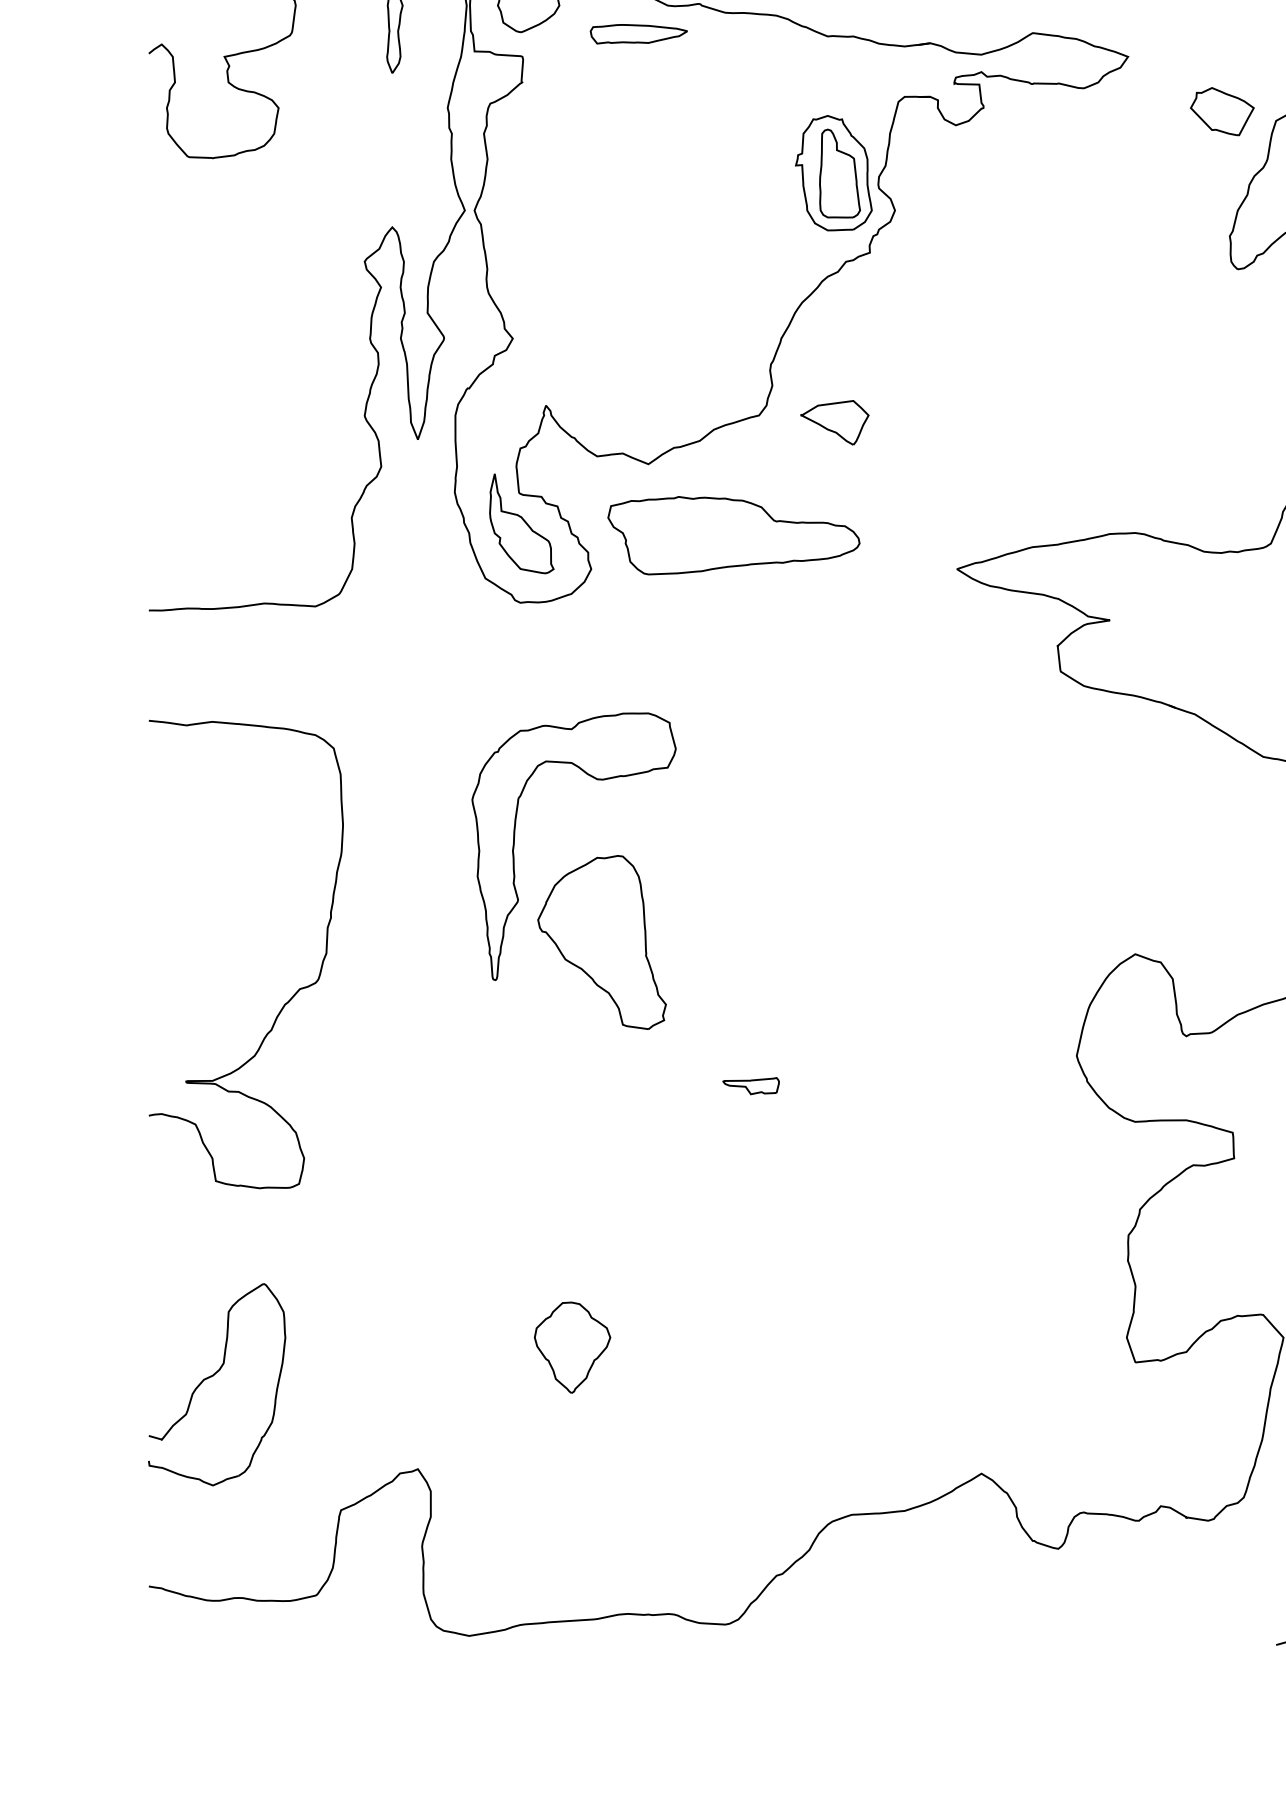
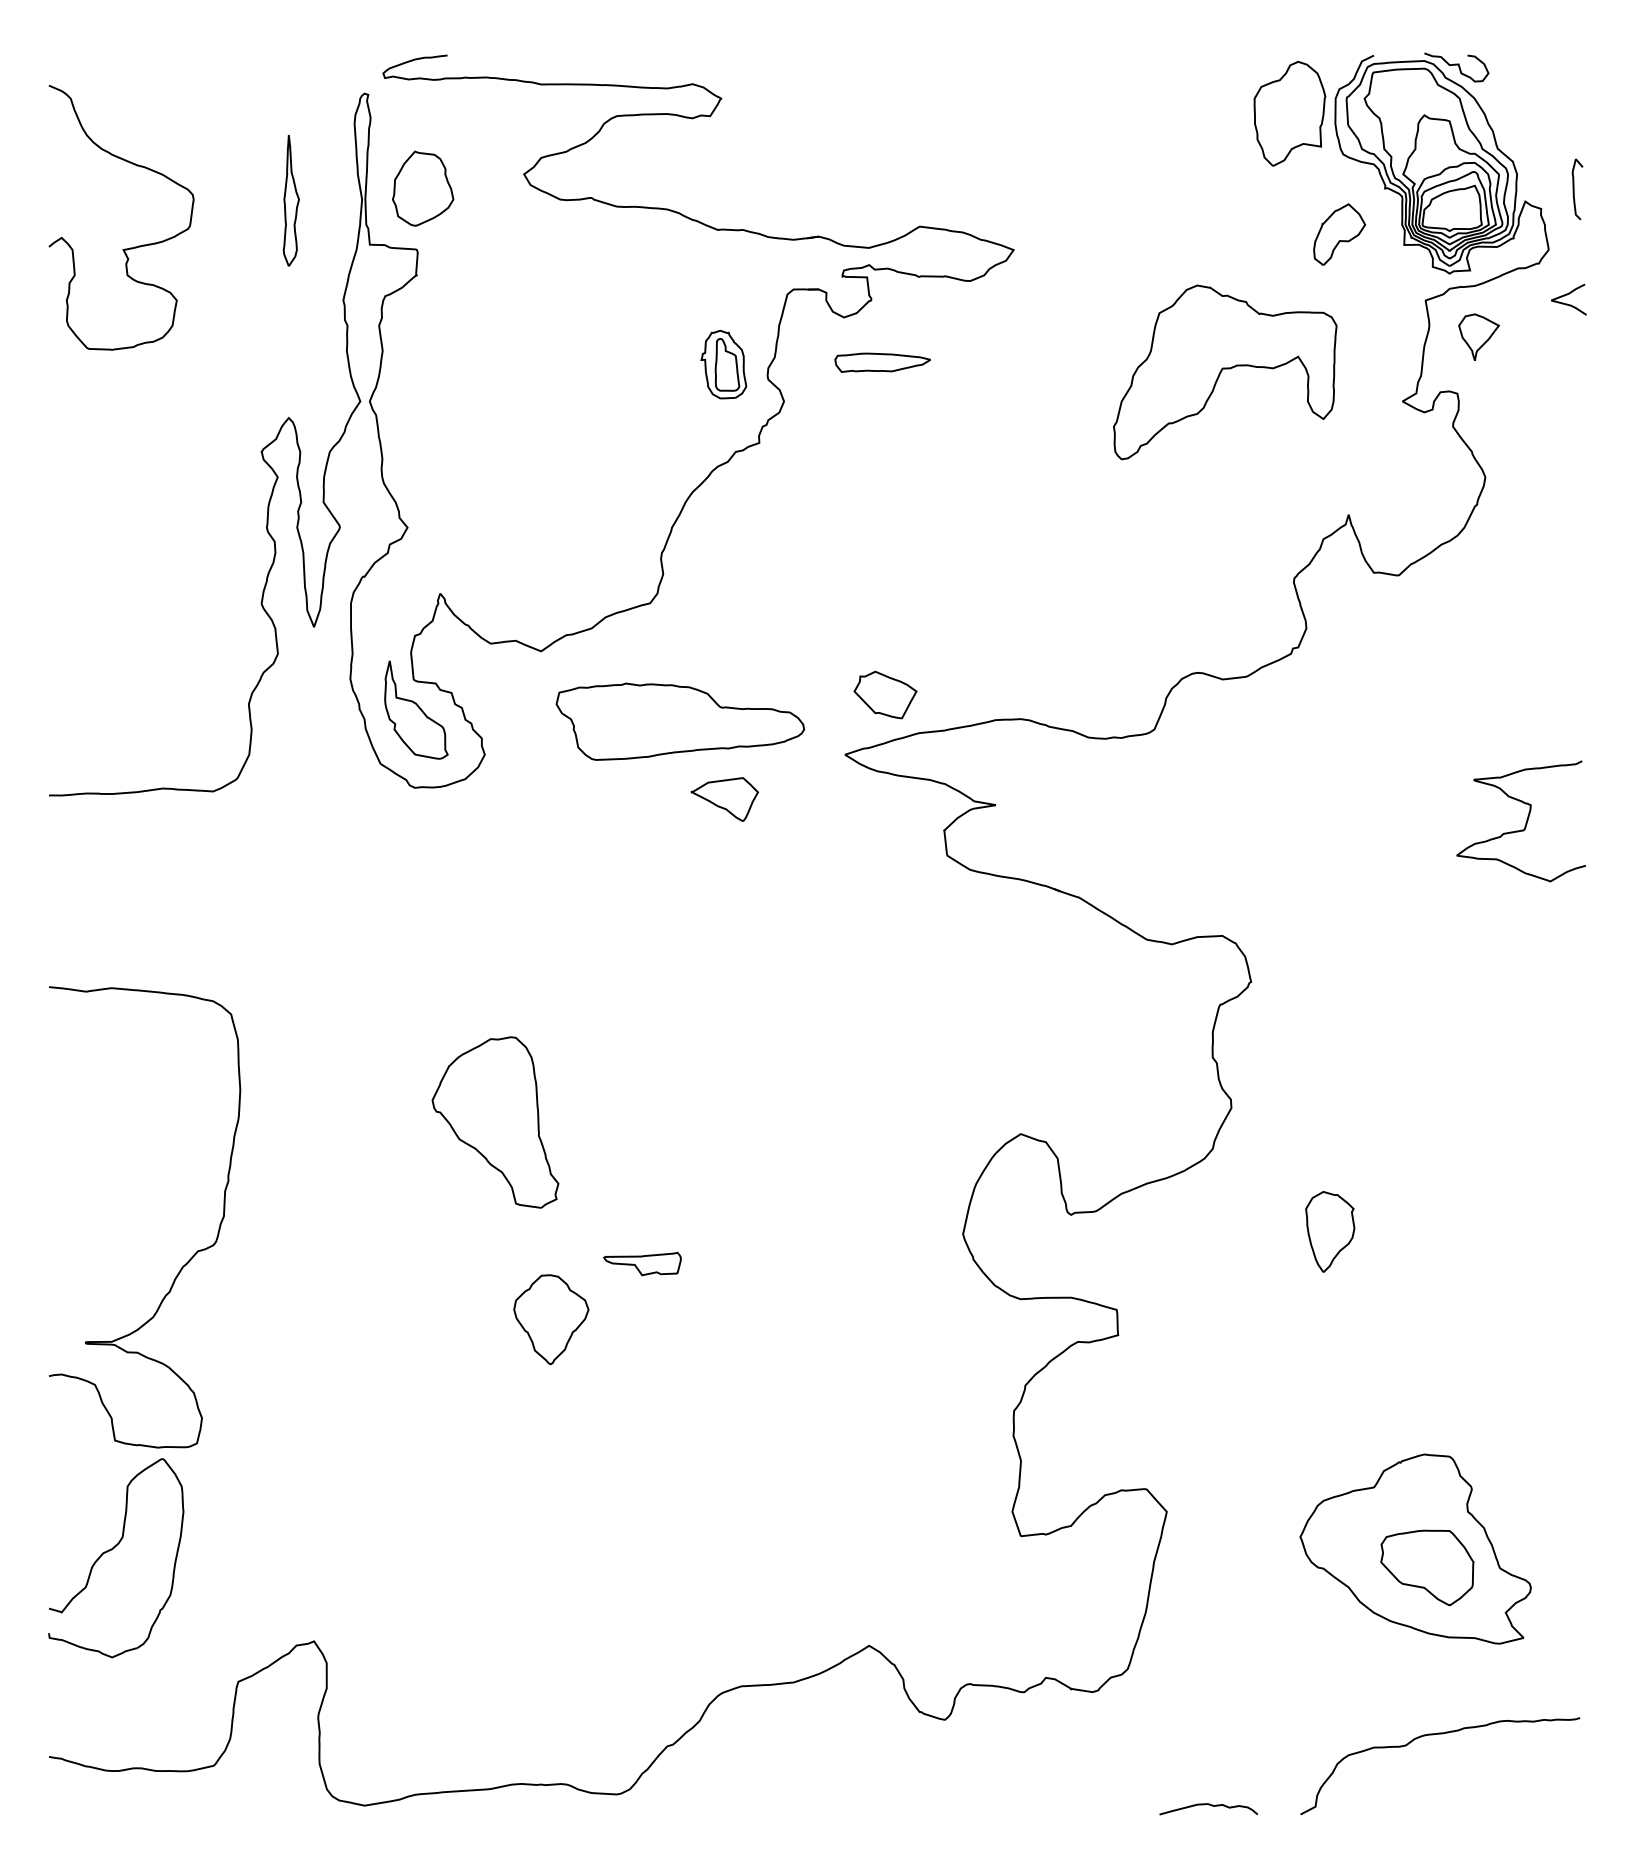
part: (638, 33) -> (882, 362), moved
part: (1222, 111) -> (885, 694), moved
part: (833, 173) -> (723, 364), size x0.6
part: (834, 422) -> (724, 799), moved
part: (734, 535) -> (680, 721), moved
part: (514, 847) -> (409, 1028), removed
curve: (294, 993) -> (192, 1255), moved
part: (750, 1085) -> (641, 1263), size x1.4
part: (572, 1347) -> (551, 1319), moved

